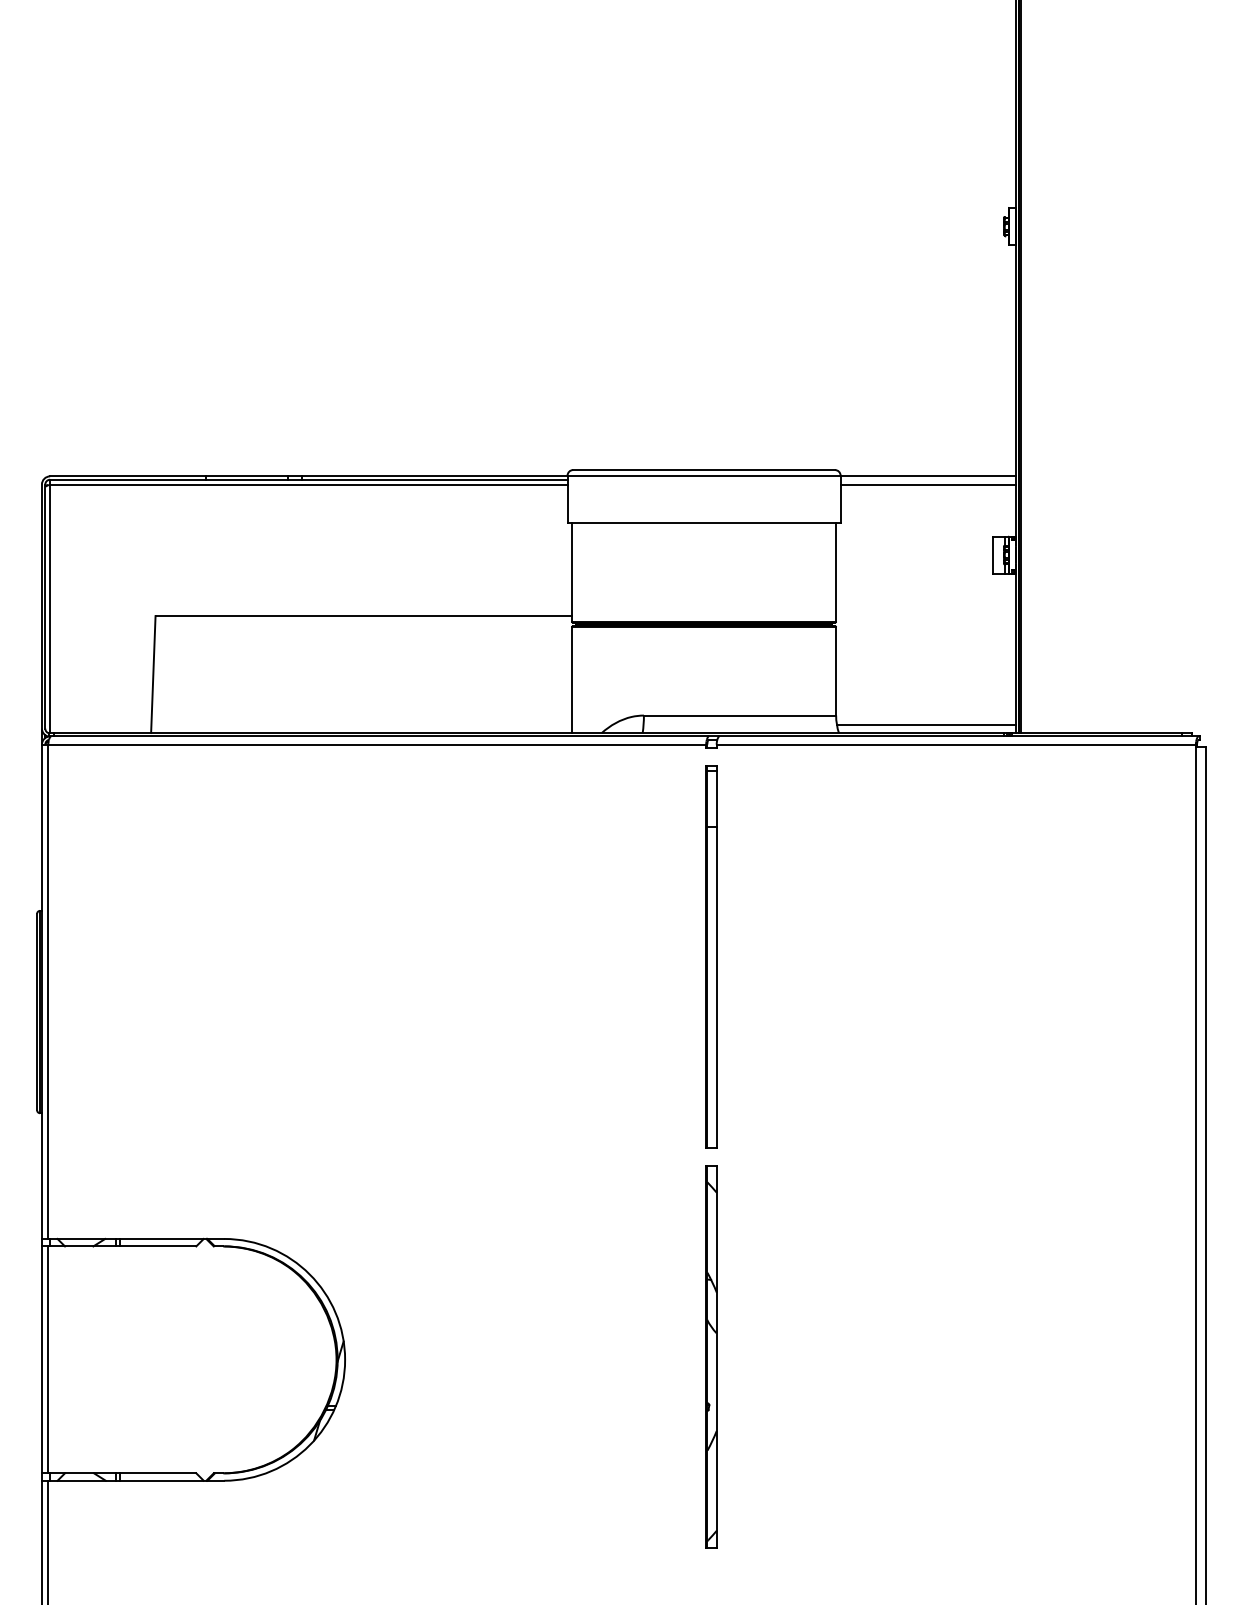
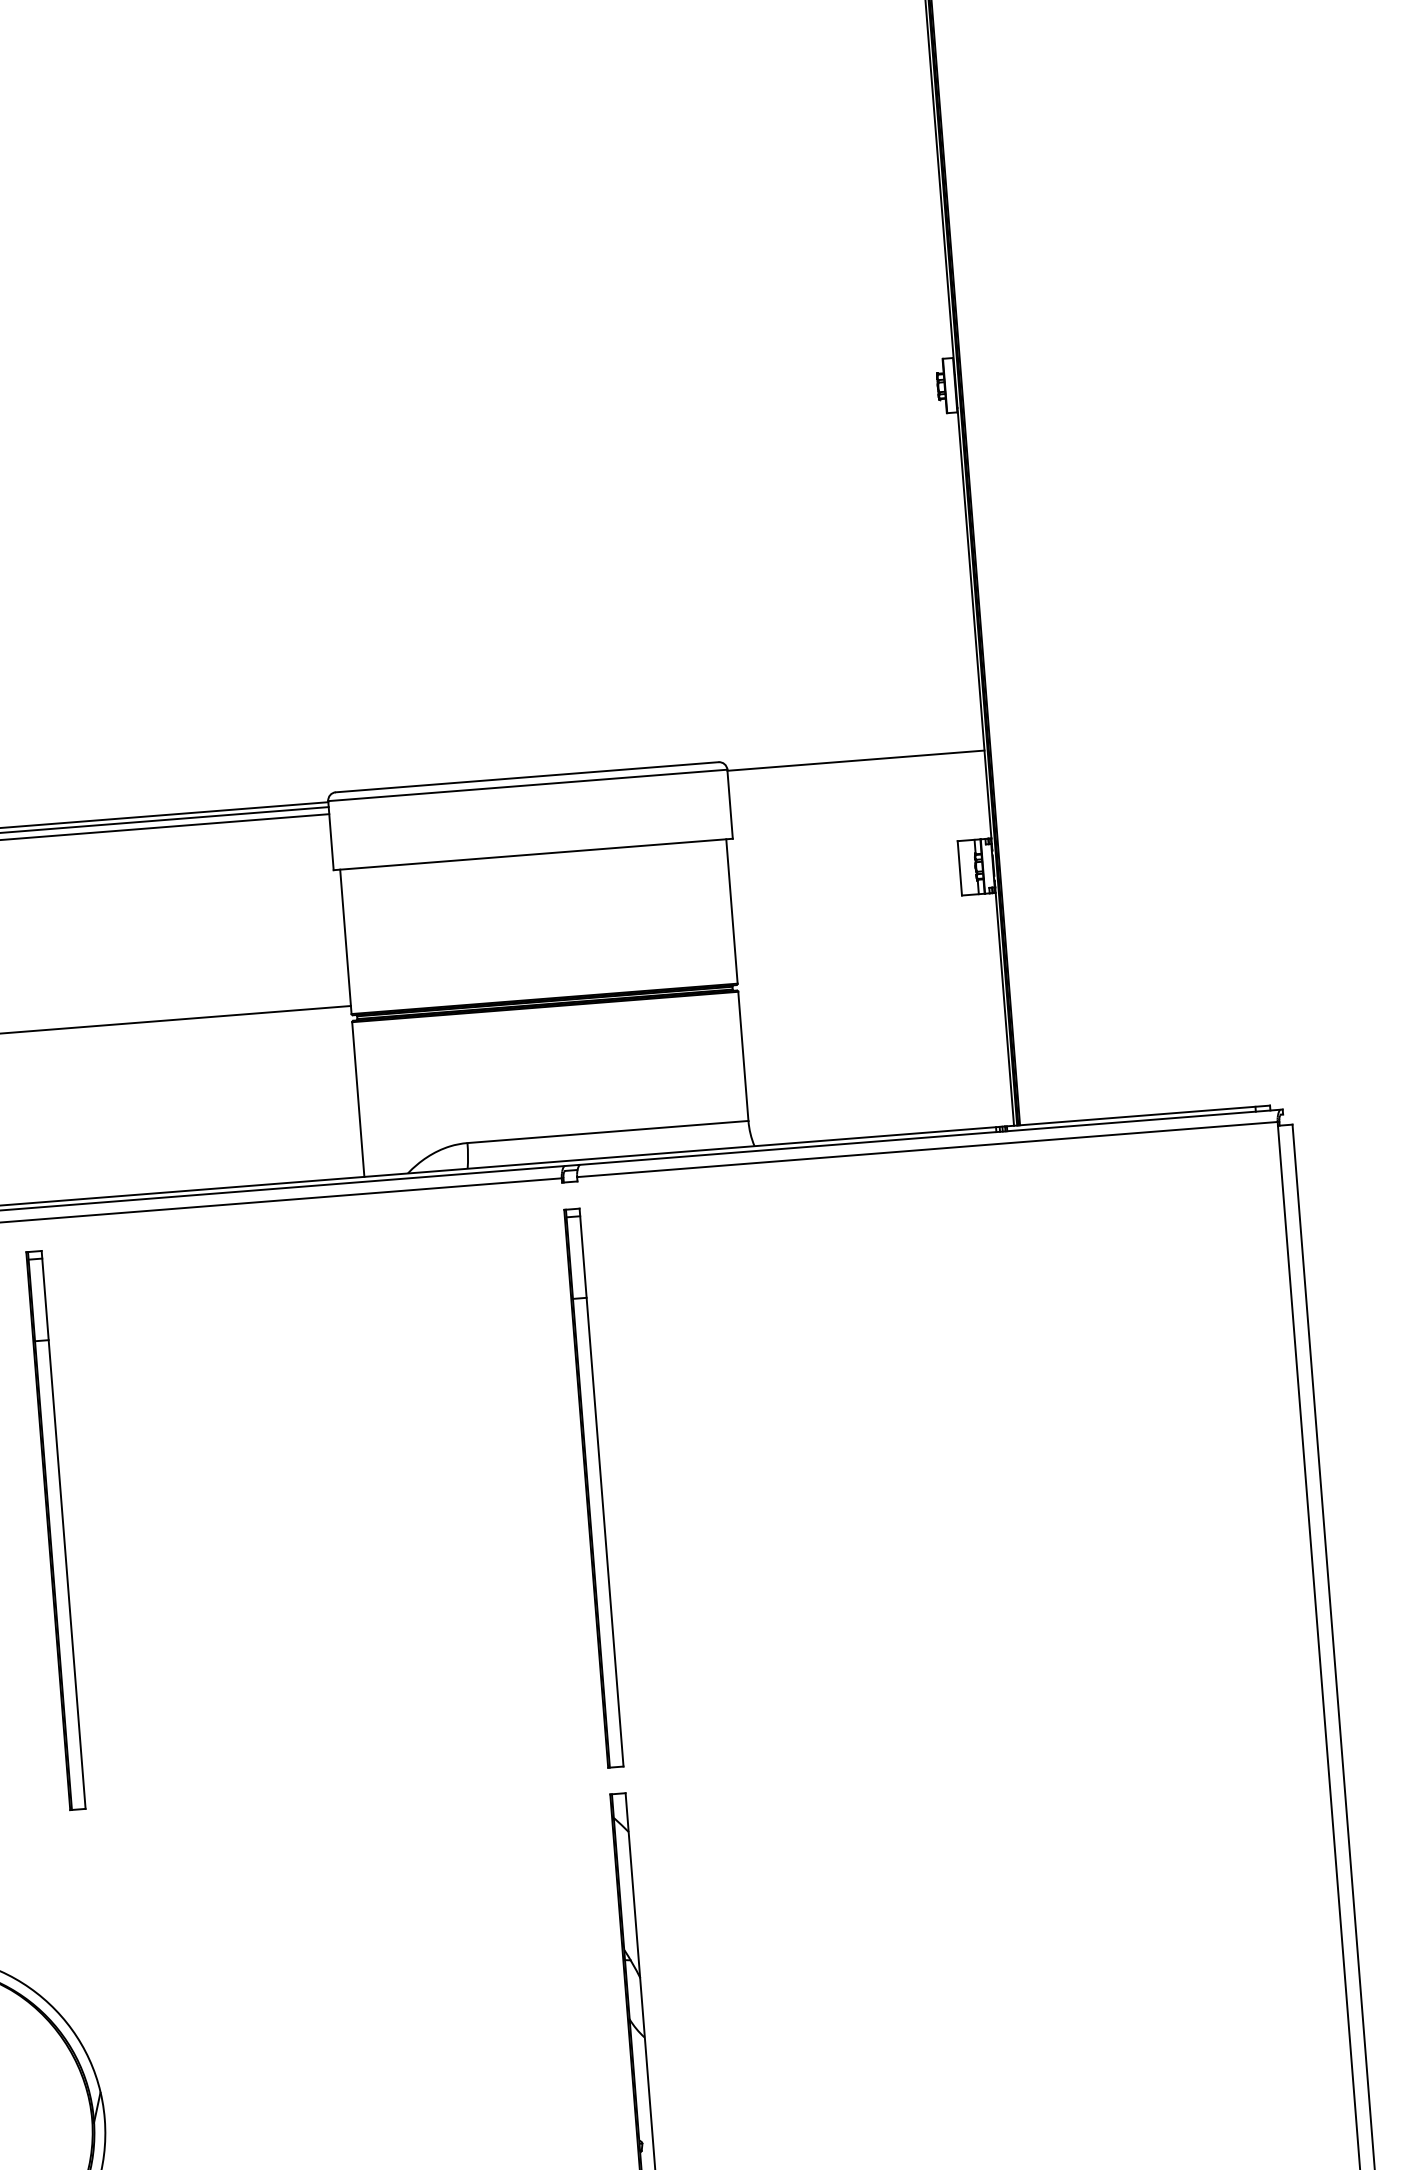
line: (928, 484) -> (856, 772), removed
line: (926, 724) -> (881, 1123), removed
part: (343, 956) -> (56, 1529), added

